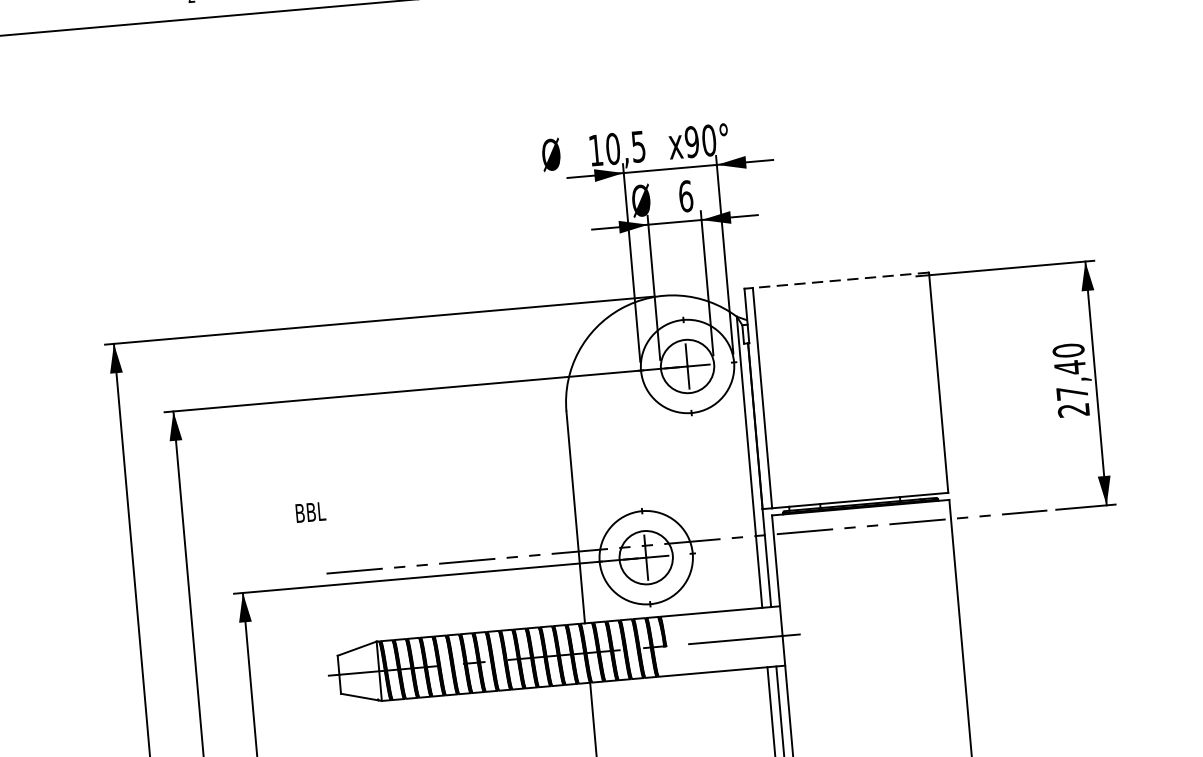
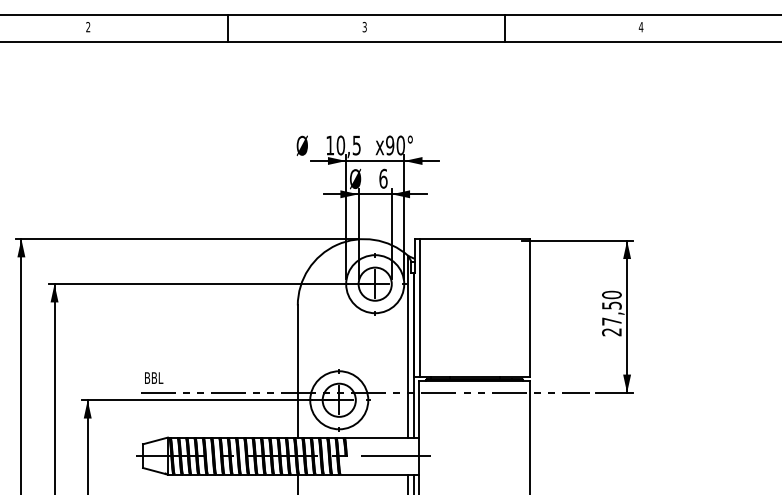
line: (840, 280) -> (474, 239), dashed -> solid
text: (1069, 367) -> (611, 305), 27,40 -> 27,50
text: (311, 511) -> (154, 377), moved

